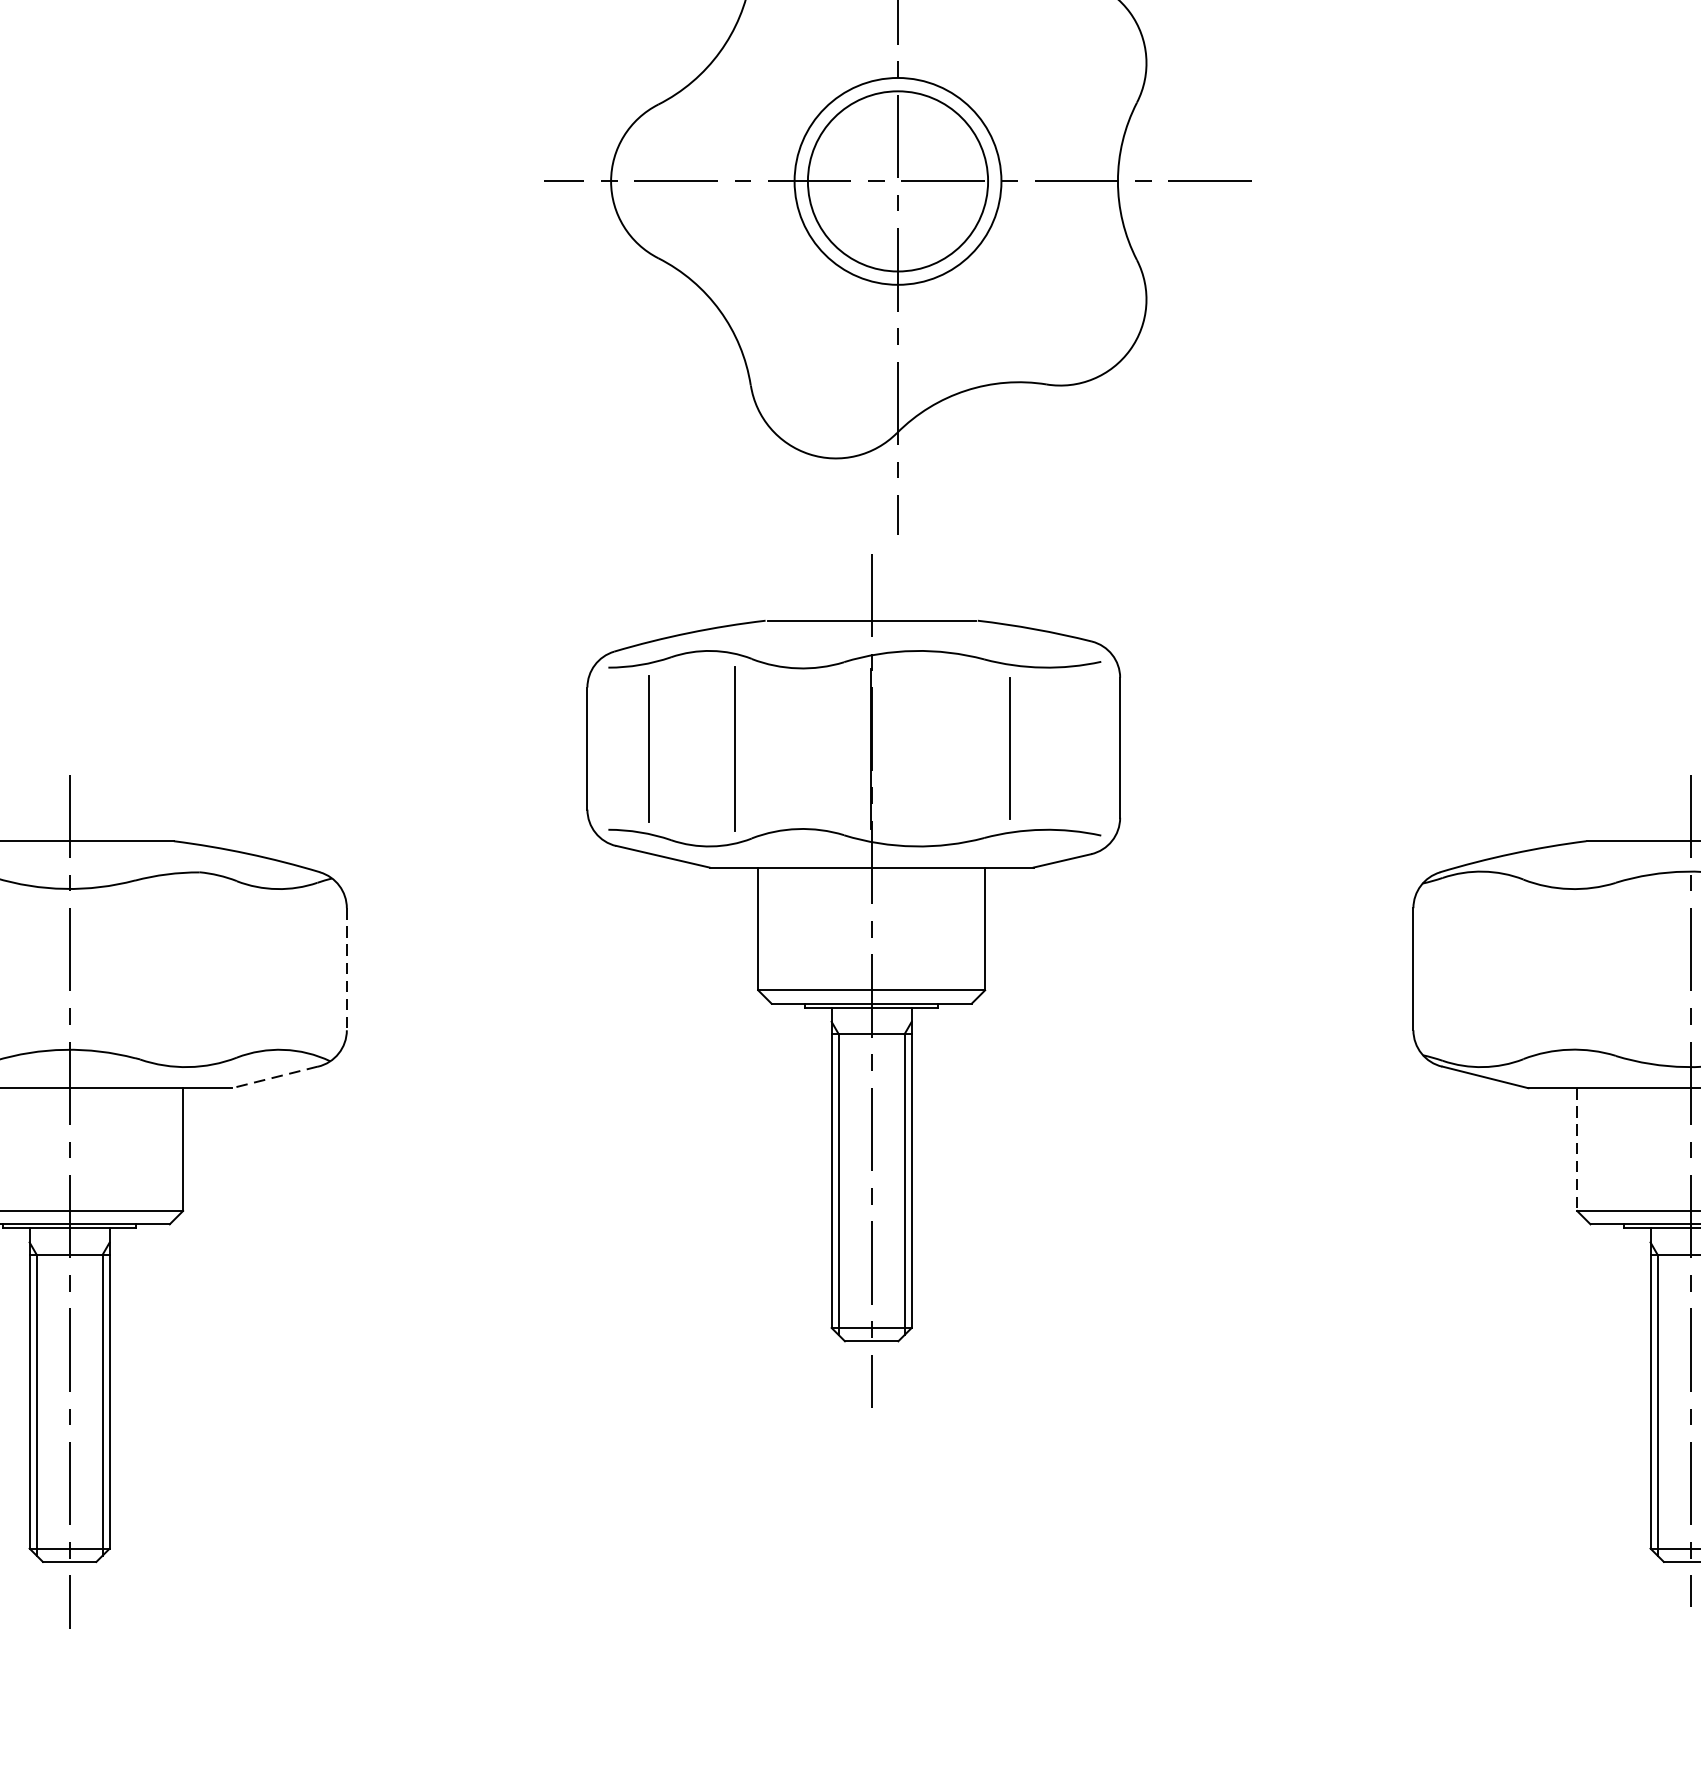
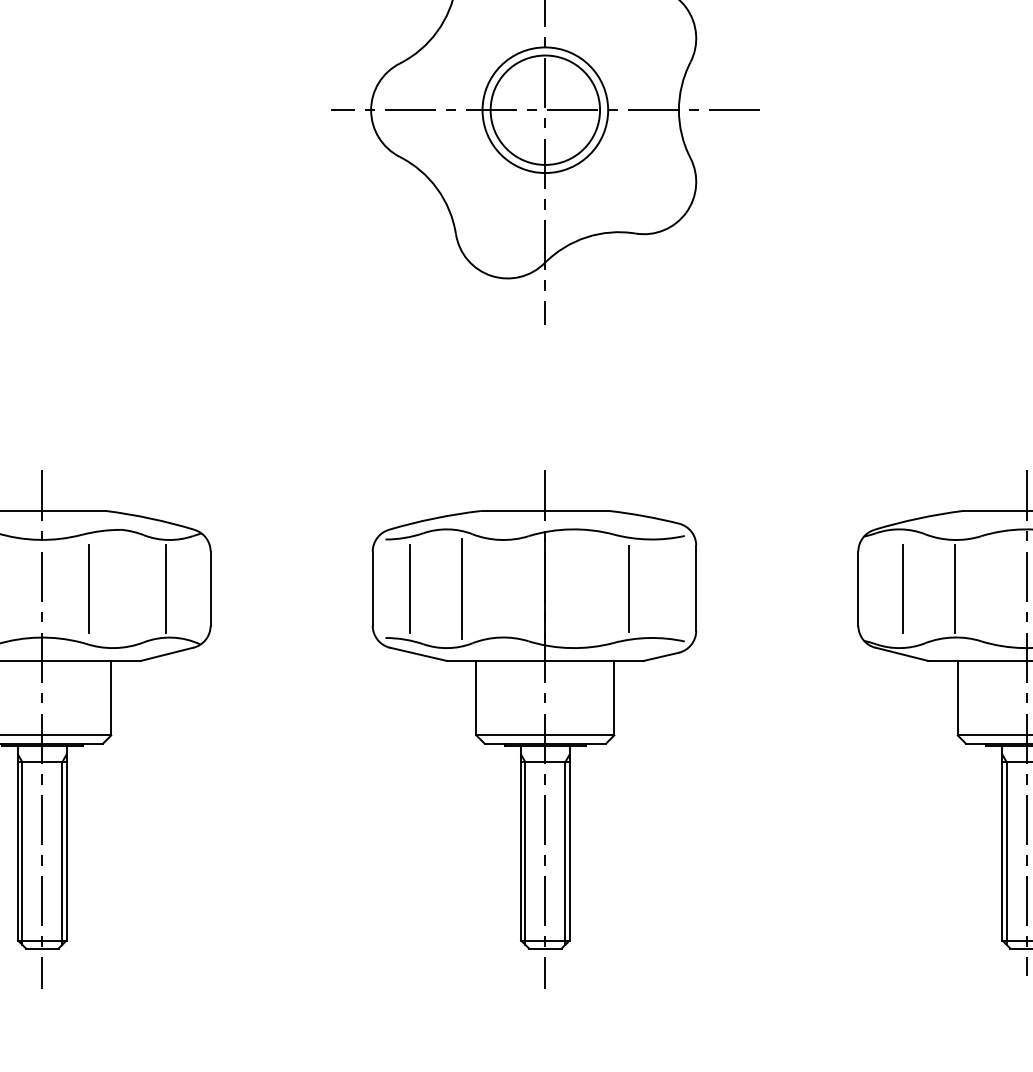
line: (145, 968) -> (88, 588), added
line: (274, 968) -> (166, 588), added
line: (1486, 968) -> (902, 588), added
line: (1571, 968) -> (954, 588), added
line: (346, 970) -> (210, 589), dashed -> solid
part: (853, 980) -> (534, 729), moved
line: (274, 1077) -> (166, 654), dashed -> solid
line: (1576, 1150) -> (957, 698), dashed -> solid

